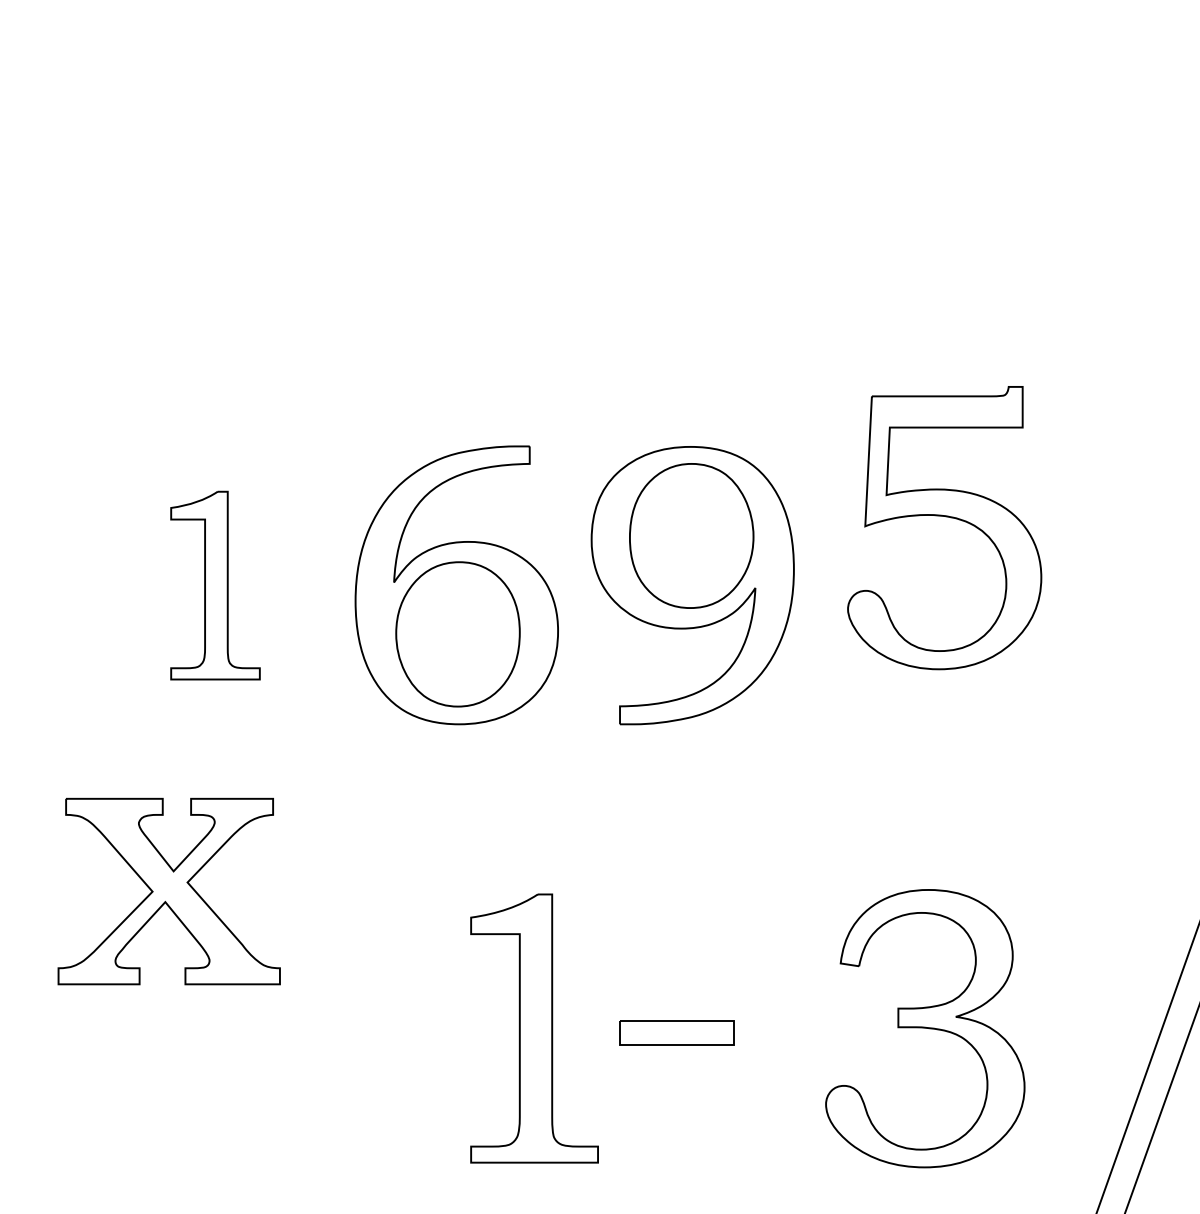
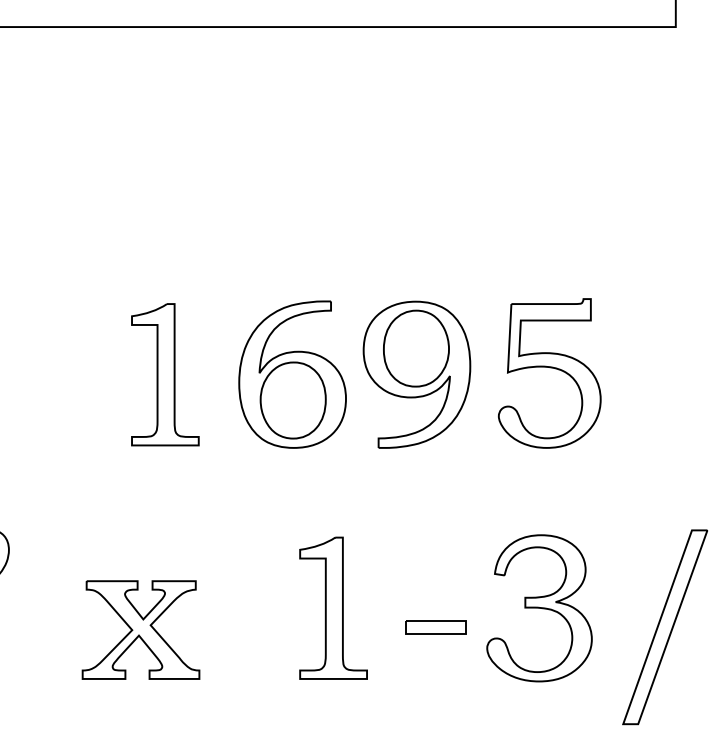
part: (944, 528) -> (549, 373), moved
part: (215, 585) -> (165, 374), size x1.43
part: (168, 890) -> (140, 629), moved
part: (676, 1032) -> (435, 627), moved

